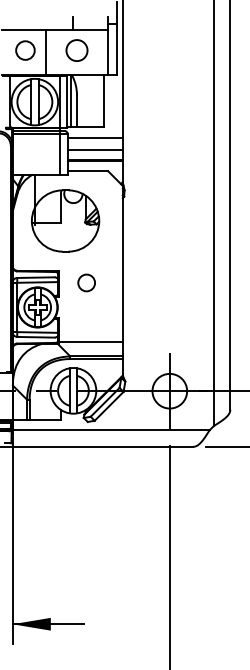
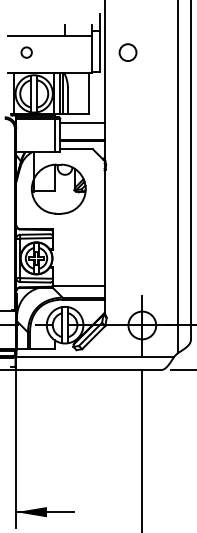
circle: (25, 50) -> (26, 52), size x0.7
circle: (76, 50) -> (127, 52), moved
line: (46, 52) -> (43, 54), removed
line: (94, 149) -> (81, 131), removed
circle: (86, 282) -> (75, 238), removed

